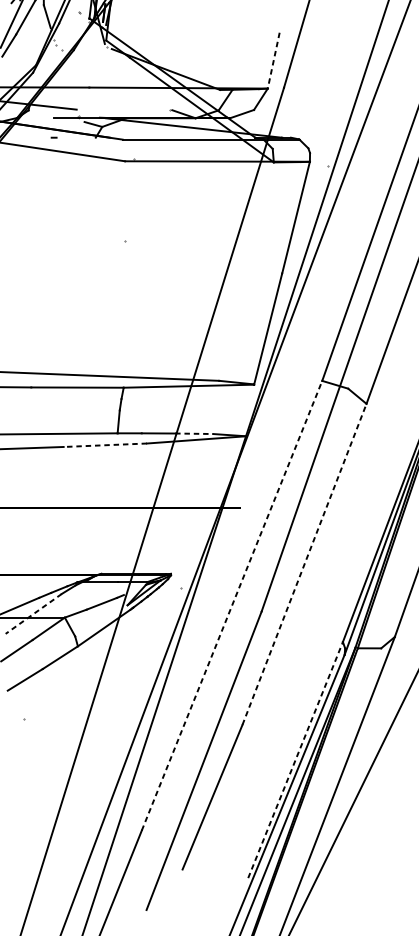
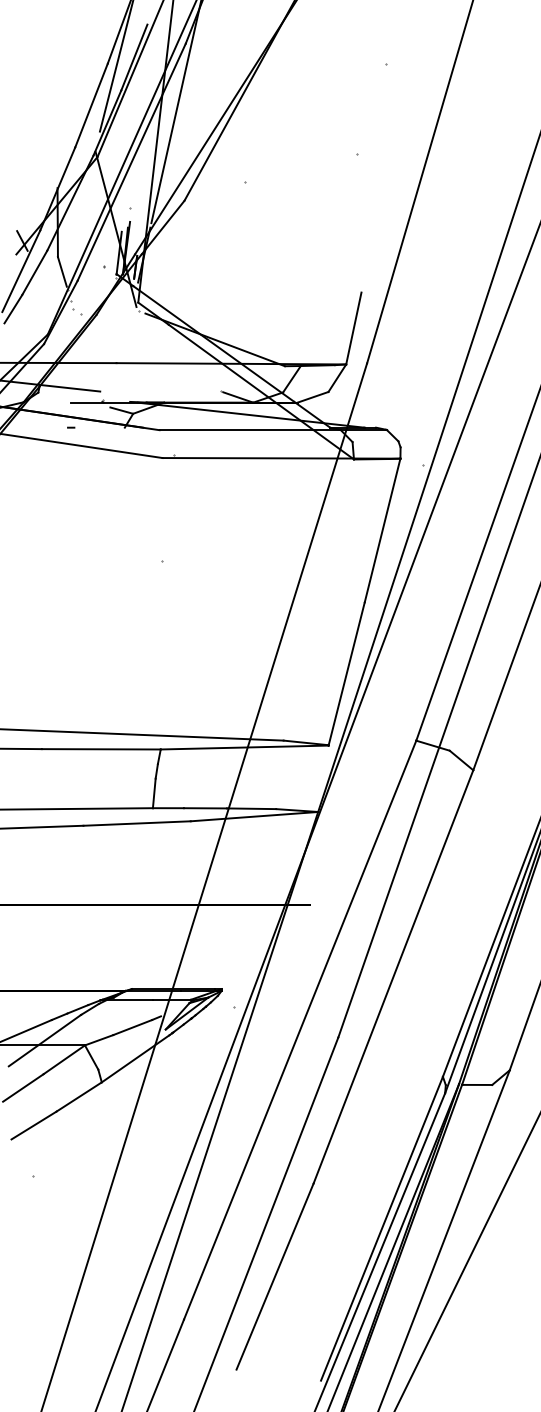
line: (273, 60) -> (353, 328), dashed -> solid
line: (194, 433) -> (251, 808), dashed -> solid
line: (105, 445) -> (137, 823), dashed -> solid
line: (304, 564) -> (393, 976), dashed -> solid
line: (232, 606) -> (300, 1030), dashed -> solid
line: (33, 613) -> (44, 1040), dashed -> solid
line: (295, 759) -> (381, 1228), dashed -> solid

